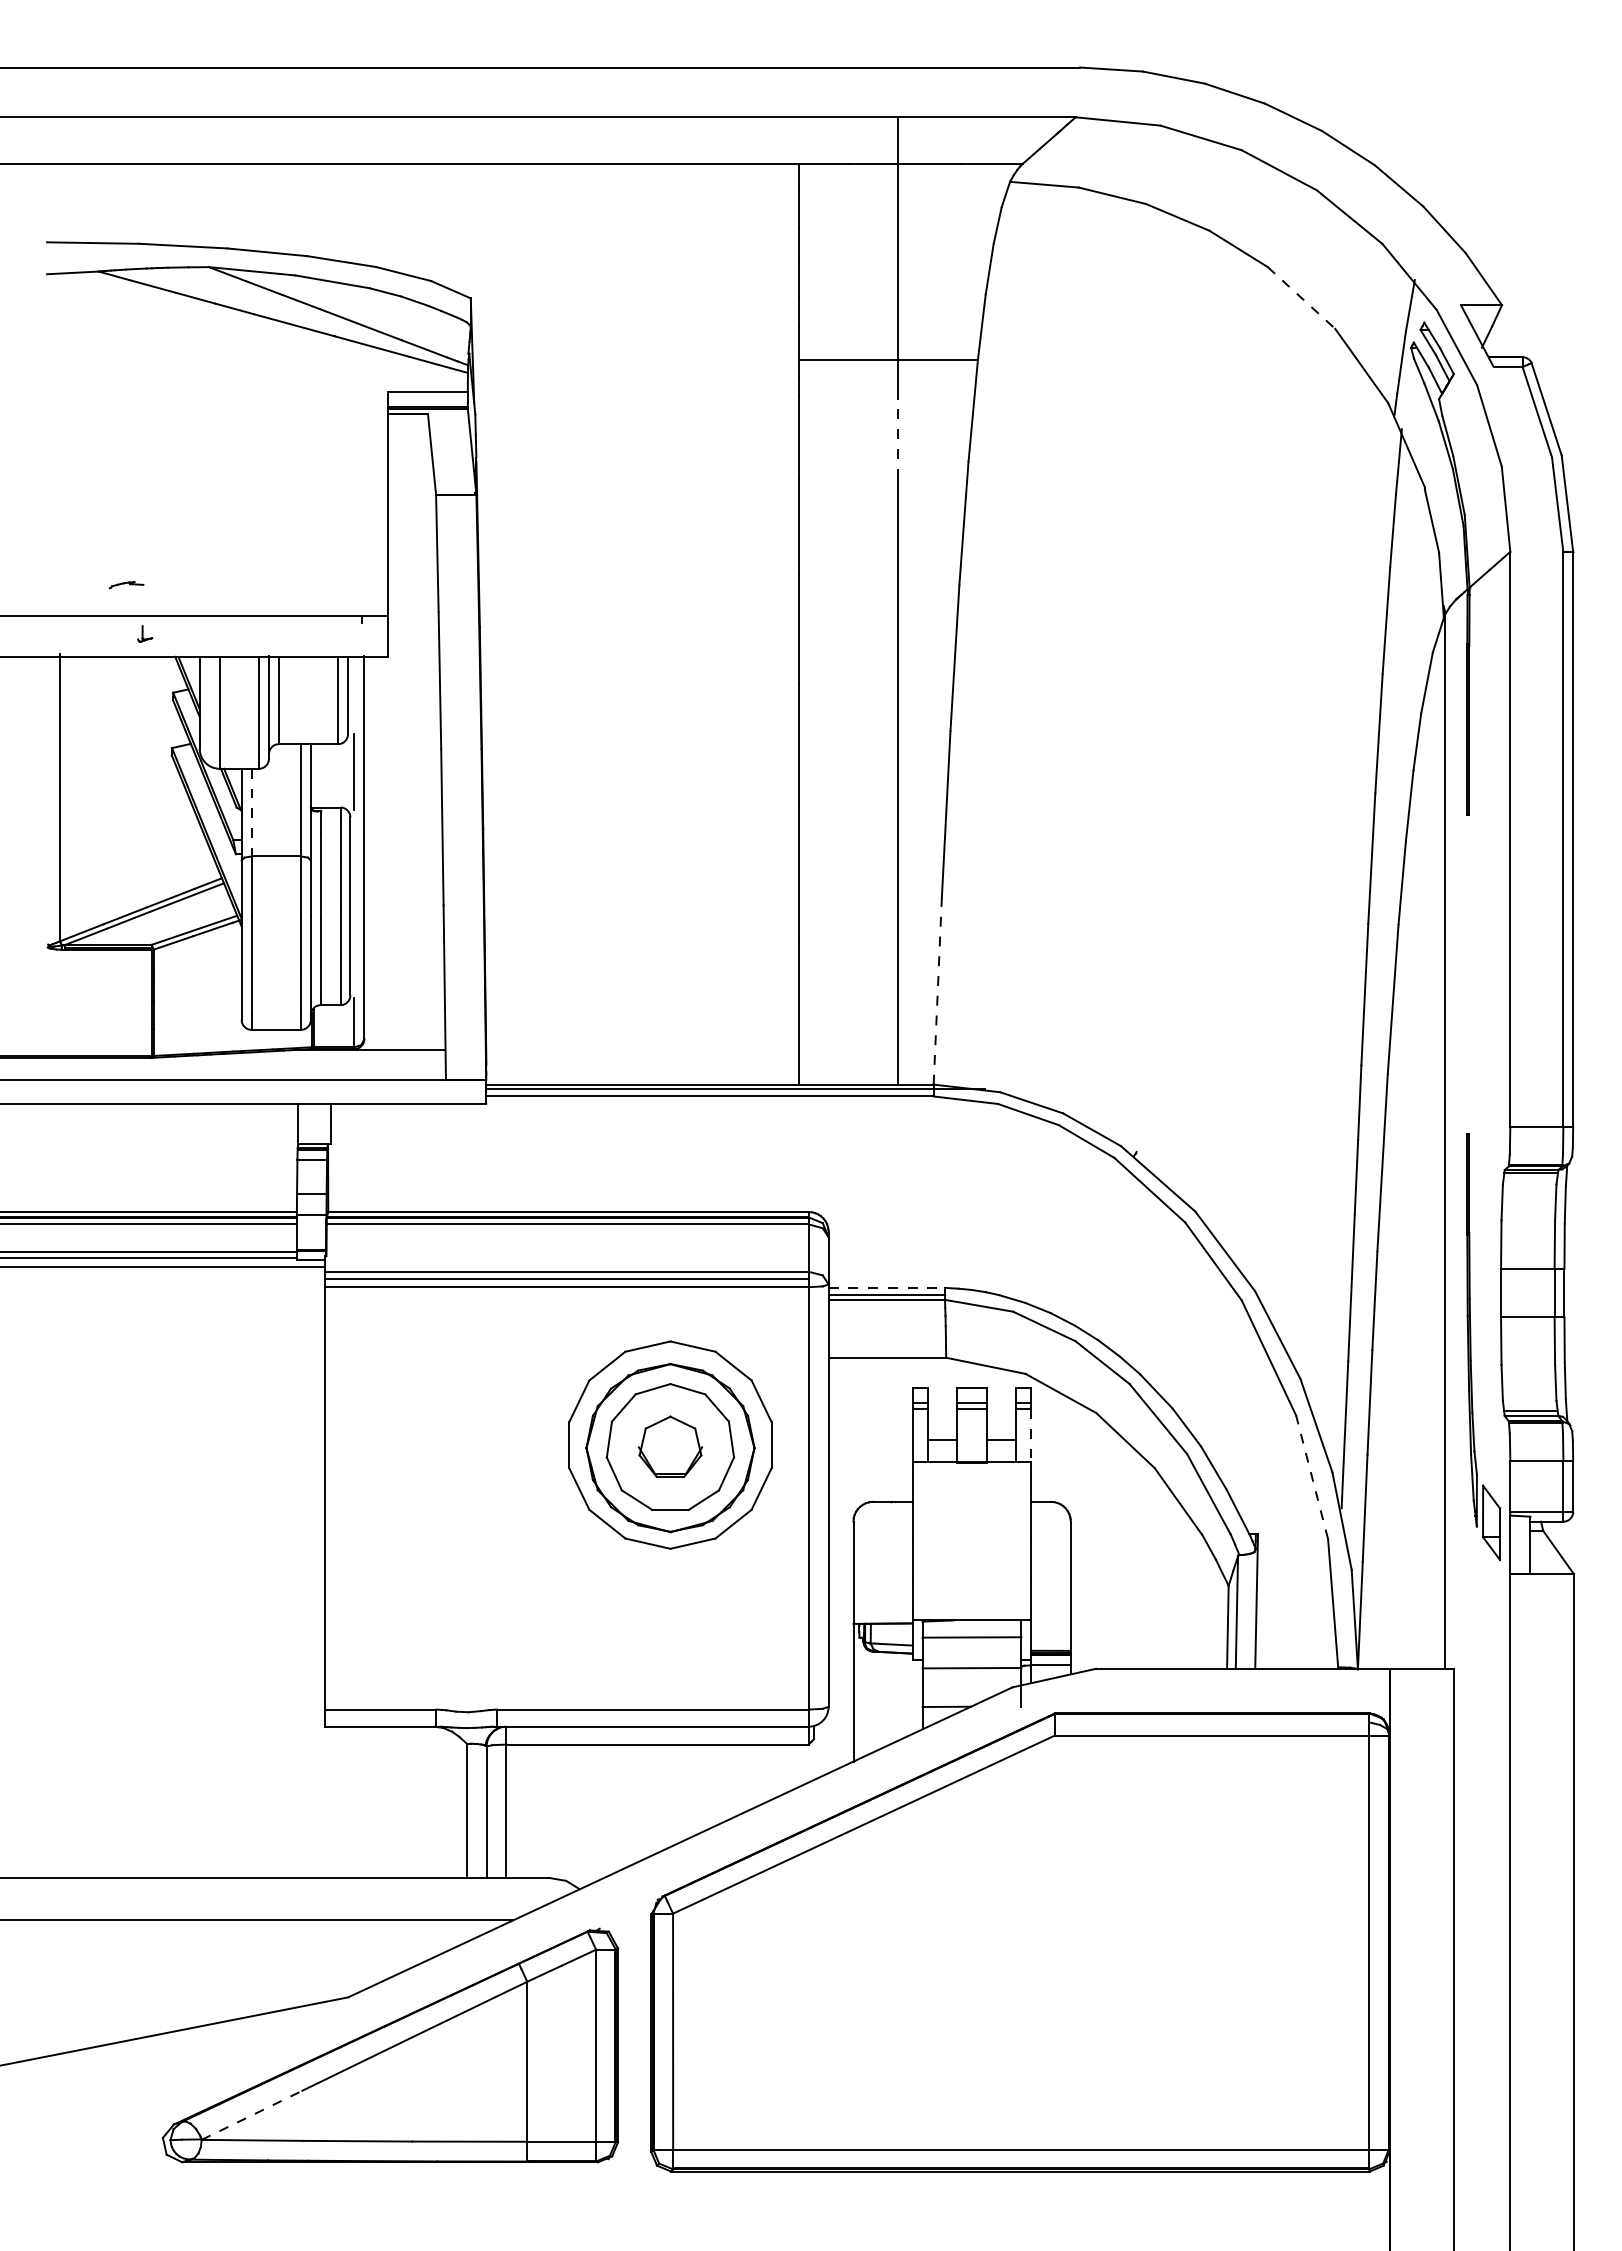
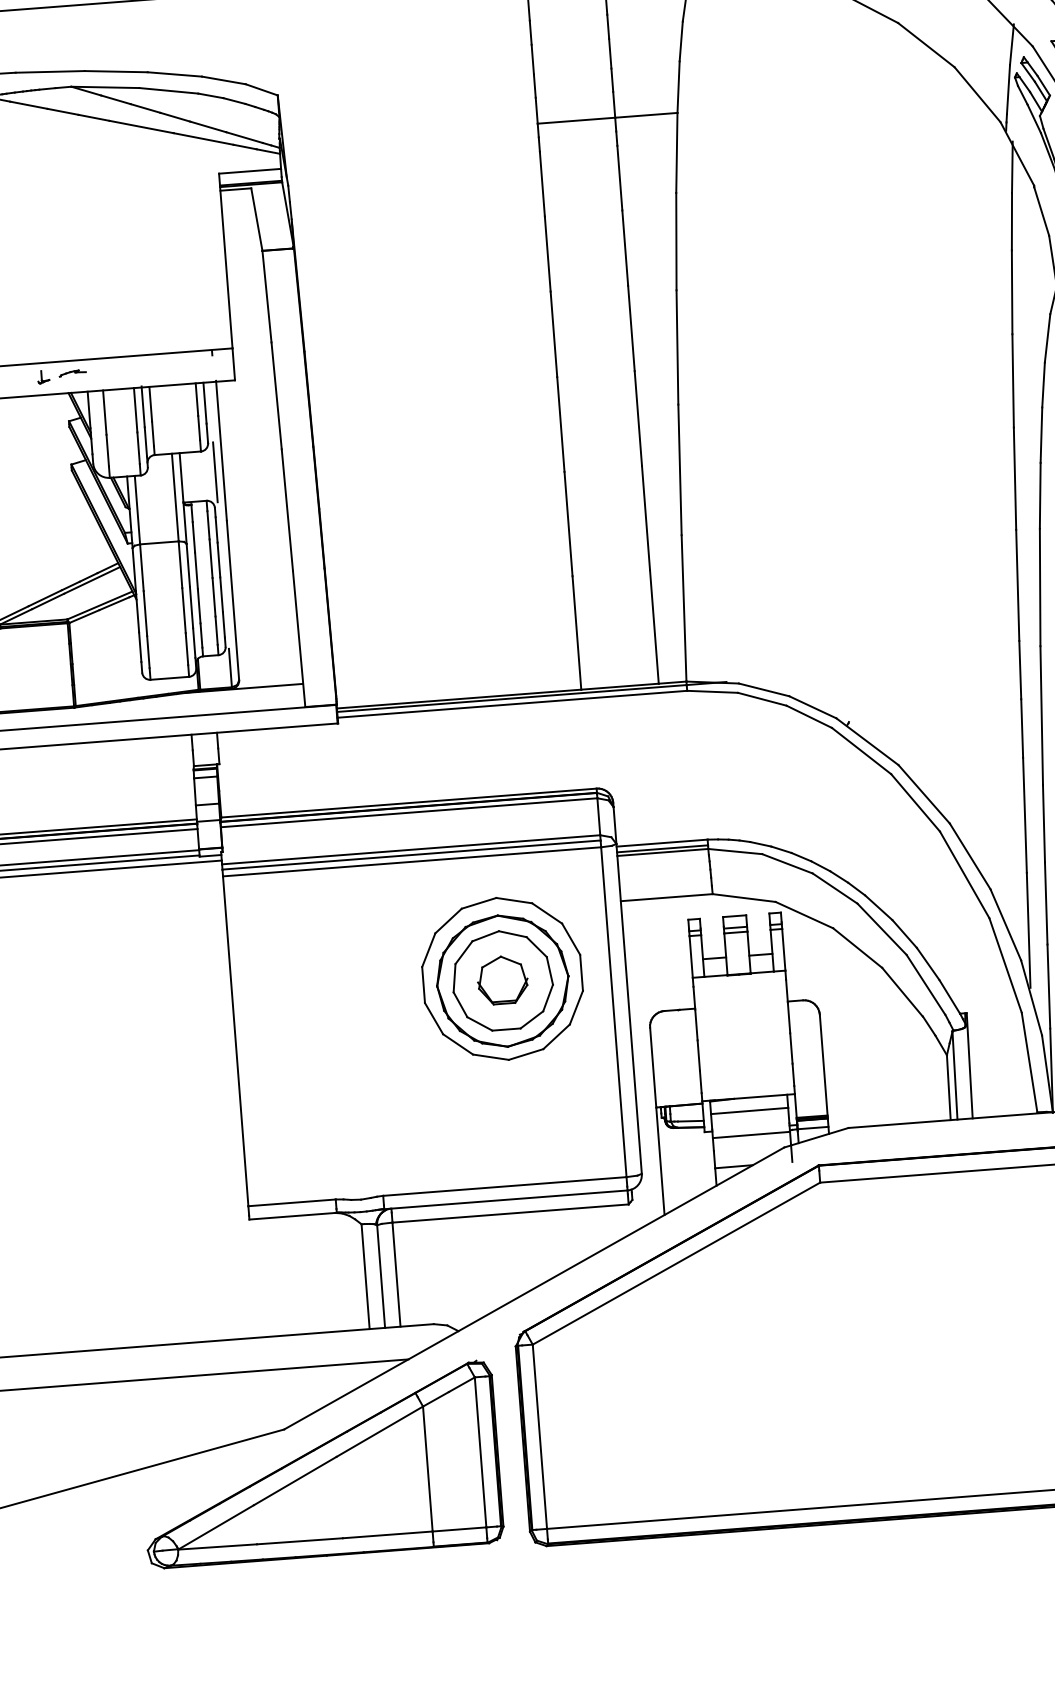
line: (1301, 297) -> (926, 44), dashed -> solid
line: (898, 436) -> (620, 177), dashed -> solid
part: (126, 585) -> (72, 373), moved
line: (251, 812) -> (137, 510), dashed -> solid
line: (937, 990) -> (683, 607), dashed -> solid
line: (887, 1287) -> (662, 842), dashed -> solid
line: (1031, 1435) -> (783, 949), dashed -> solid
line: (1312, 1477) -> (1005, 965), dashed -> solid
line: (252, 2115) -> (216, 1527), dashed -> solid

